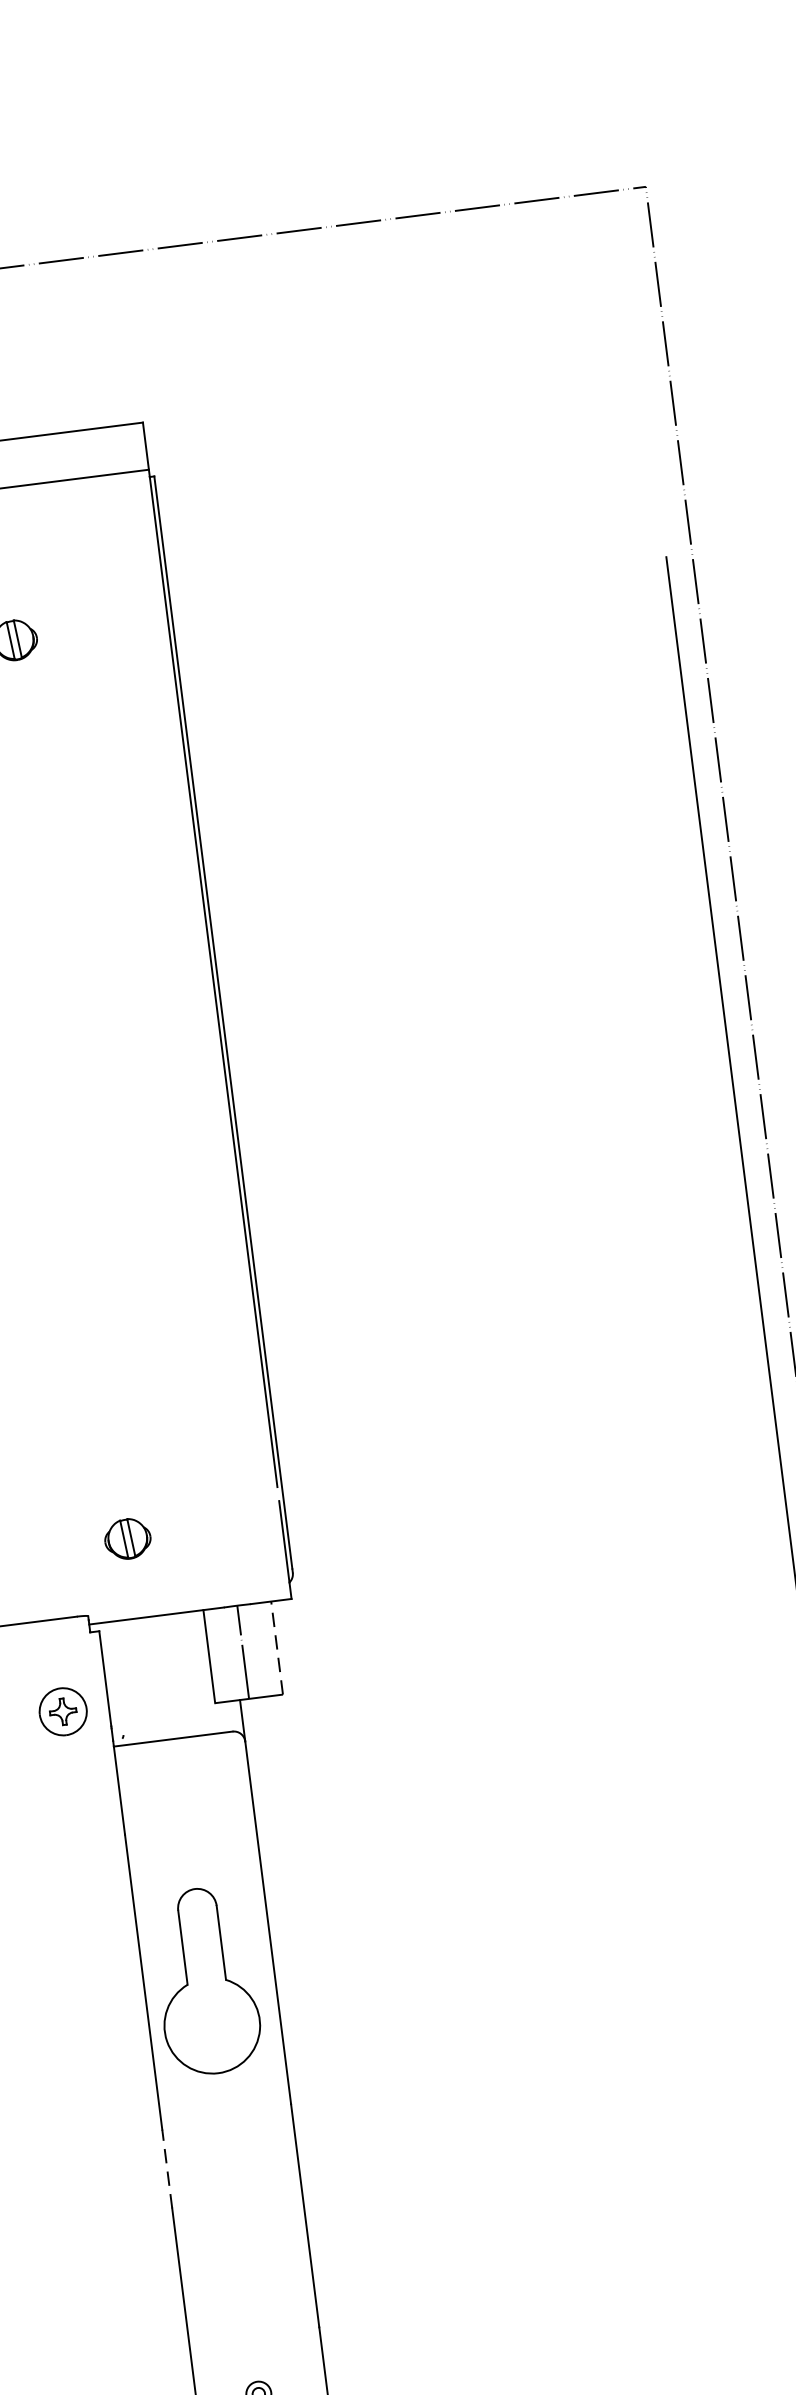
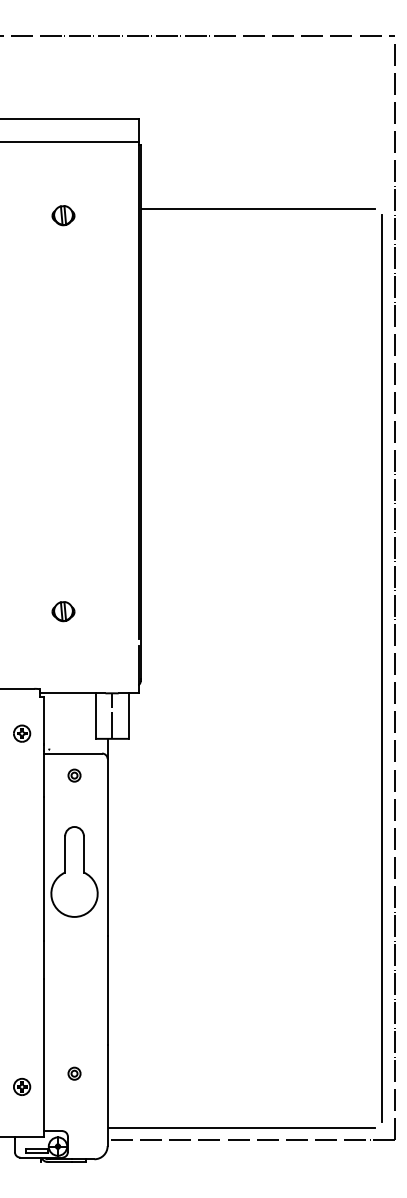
line: (411, 575) -> (258, 208), added
part: (127, 1538) -> (63, 611), moved
line: (276, 1648) -> (128, 716), dashed -> solid
part: (64, 1711) -> (22, 733), size x0.71
part: (181, 1783) -> (74, 775), added
line: (167, 2168) -> (44, 959), dashed -> solid

